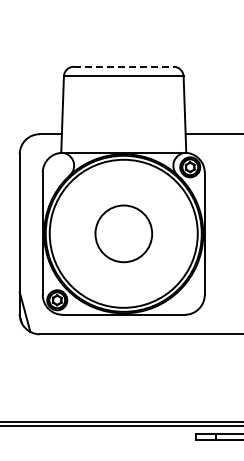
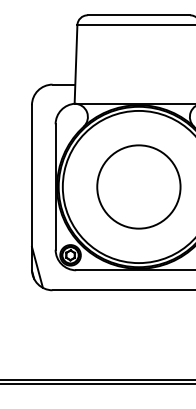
line: (123, 66) -> (138, 15), dashed -> solid
circle: (123, 233) -> (138, 186), size x1.43

